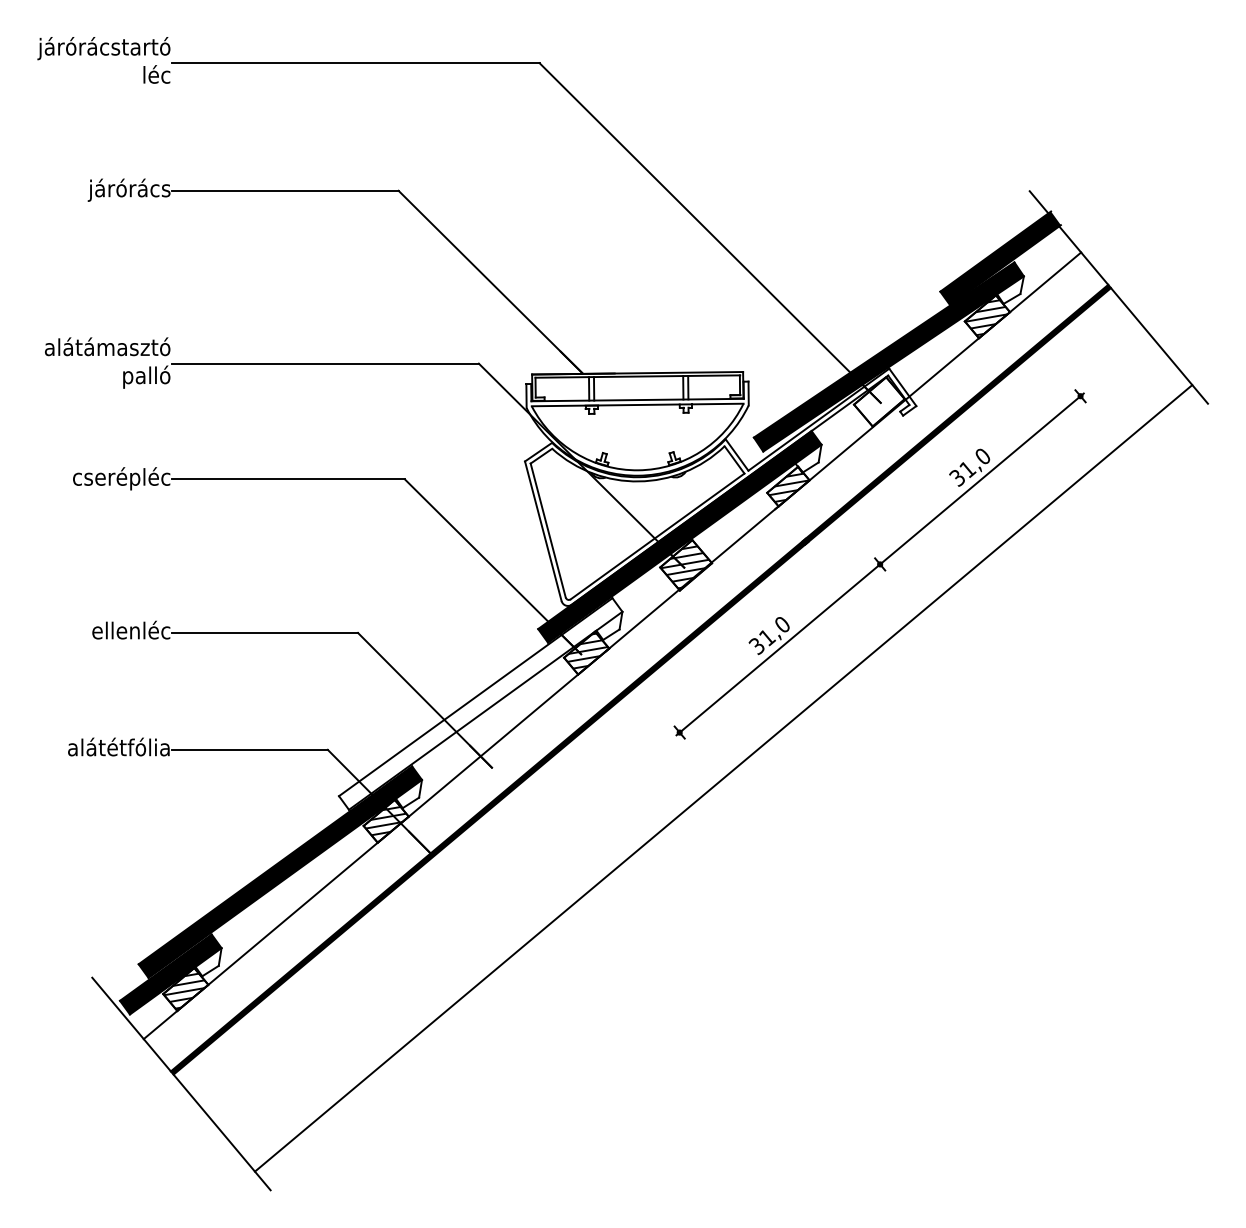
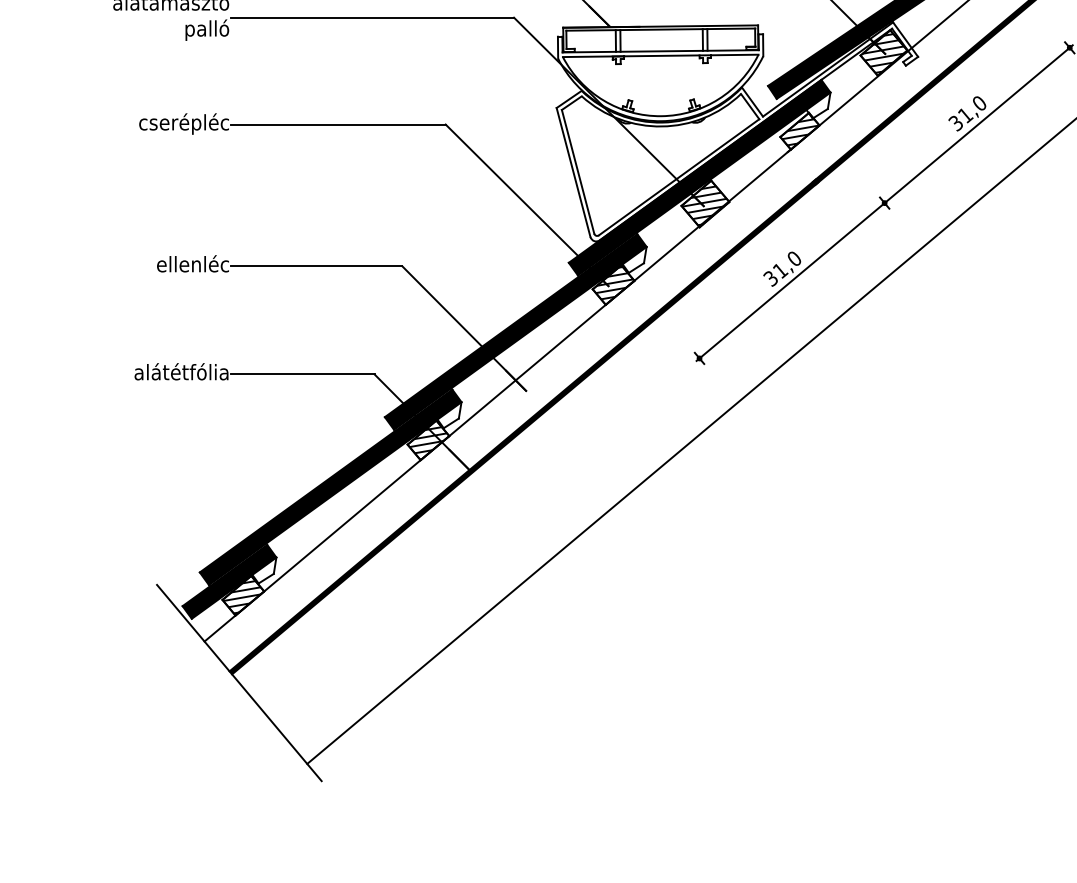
hatch: (878, 402) -> (883, 53), added
fill: (480, 703) -> (515, 331), added

